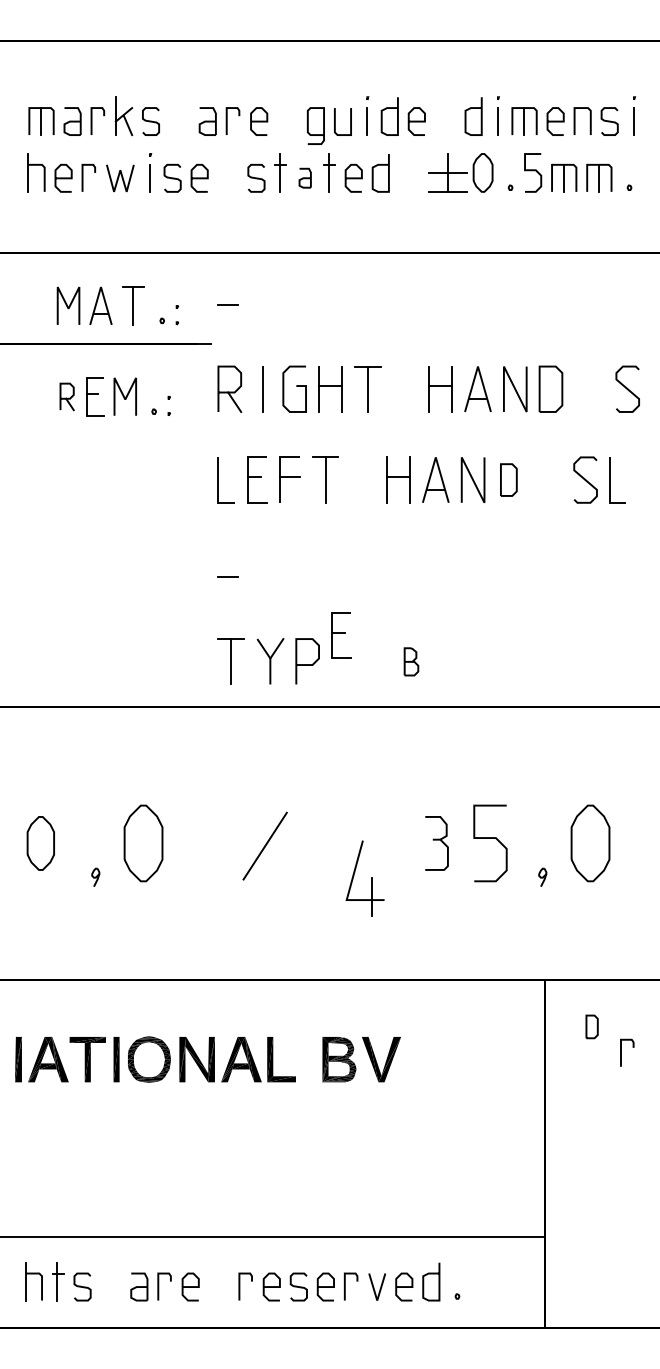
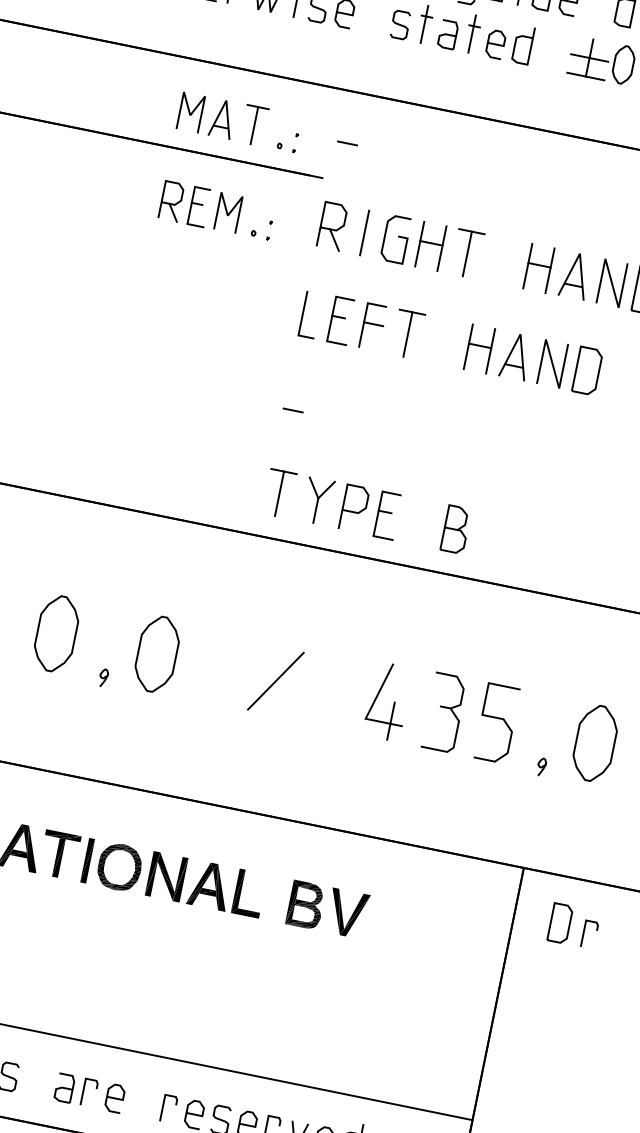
part: (305, 177) -> (448, 33), size x1.43
part: (66, 396) -> (170, 200), size x1.43
part: (508, 479) -> (587, 370), size x1.43
part: (341, 635) -> (387, 515), moved
part: (411, 661) -> (456, 529), size x1.67
part: (40, 843) -> (56, 633), size x1.43
part: (436, 843) -> (444, 712), size x1.43
part: (371, 878) -> (394, 702), moved
part: (591, 1026) -> (559, 922), size x1.67
line: (621, 1052) -> (584, 933), moved

